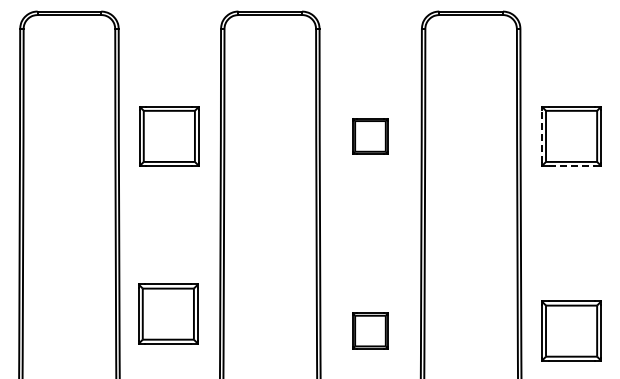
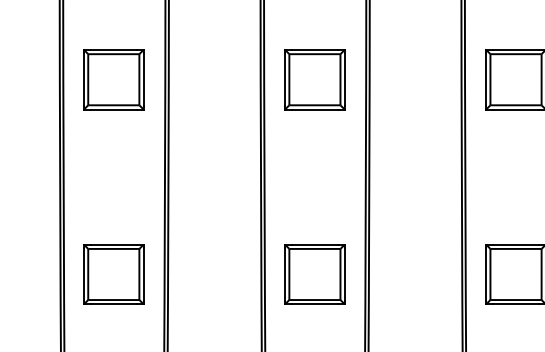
line: (541, 135) -> (485, 78), dashed -> solid
part: (370, 136) -> (314, 79), size x1.67
line: (572, 166) -> (516, 109), dashed -> solid
part: (168, 313) -> (113, 273), moved
part: (370, 330) -> (314, 273), size x1.67

